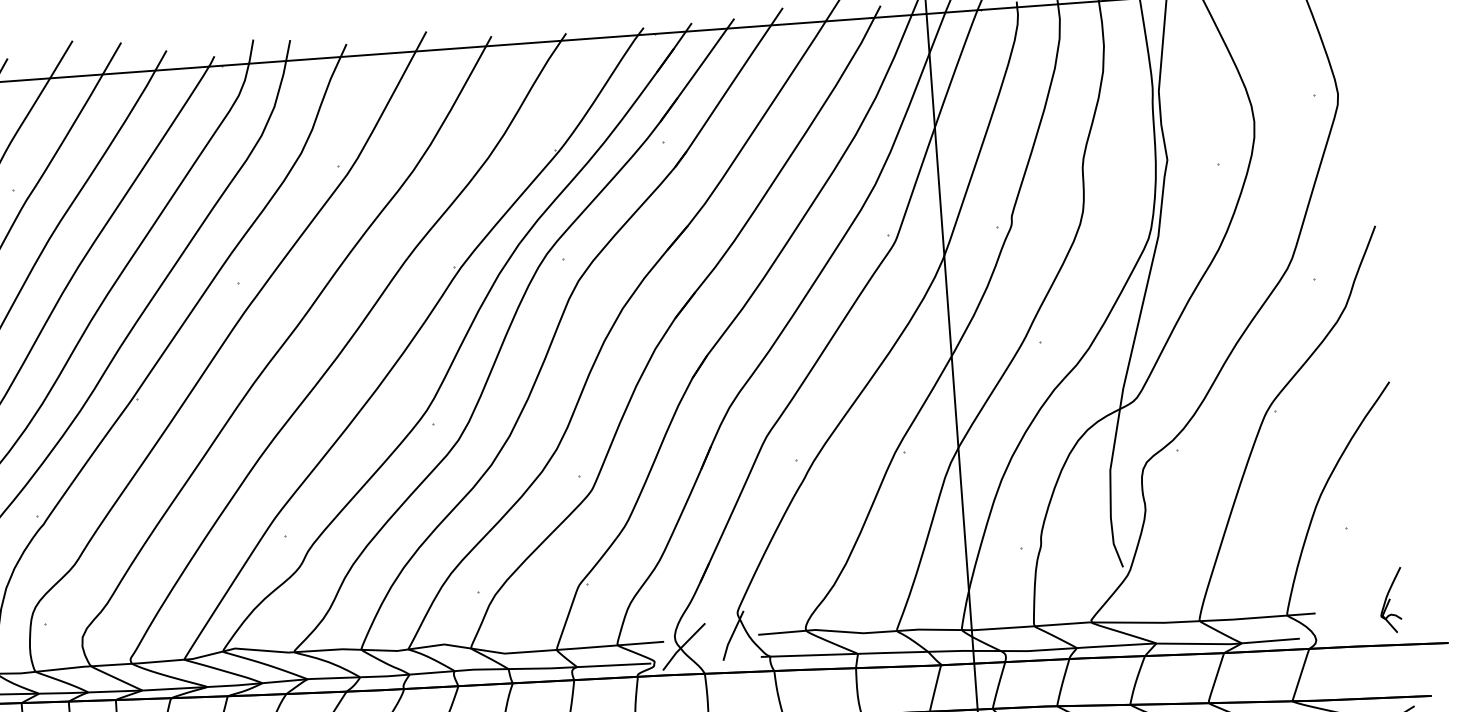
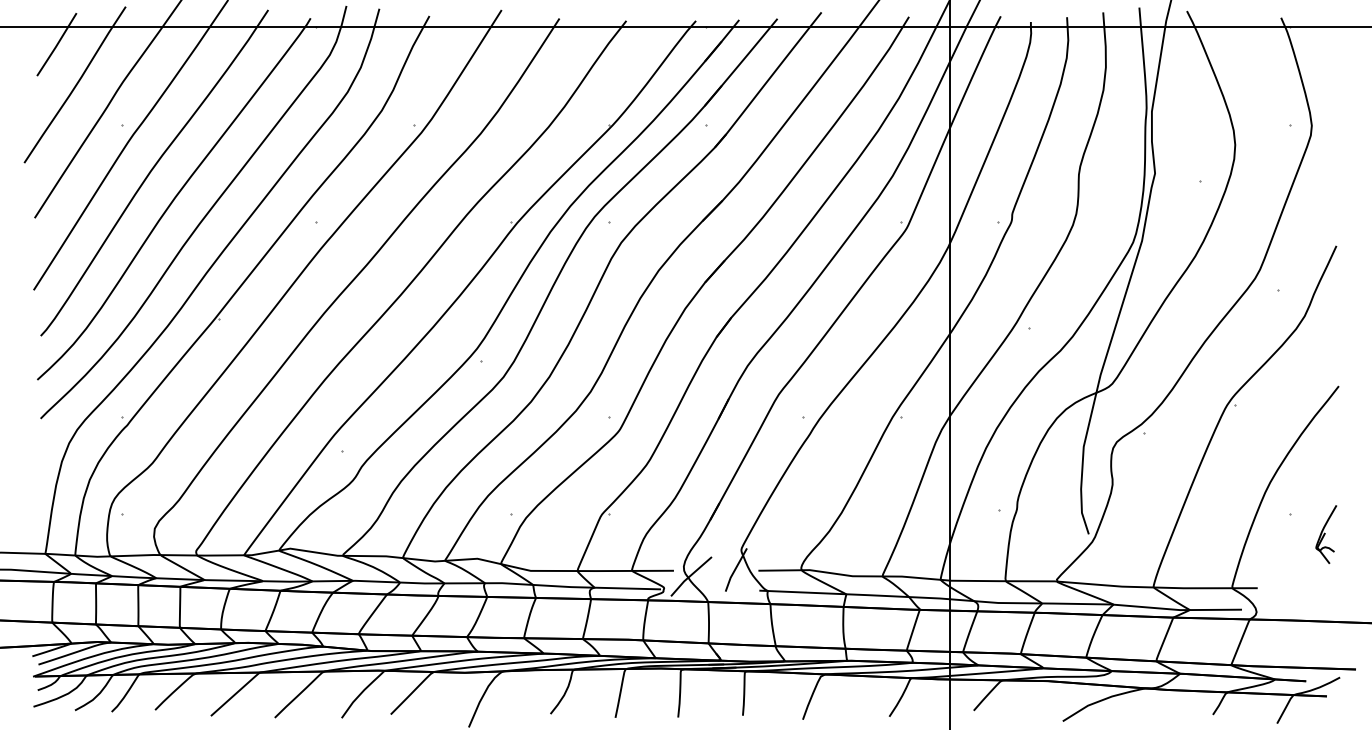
part: (1391, 600) -> (1326, 534), moved

